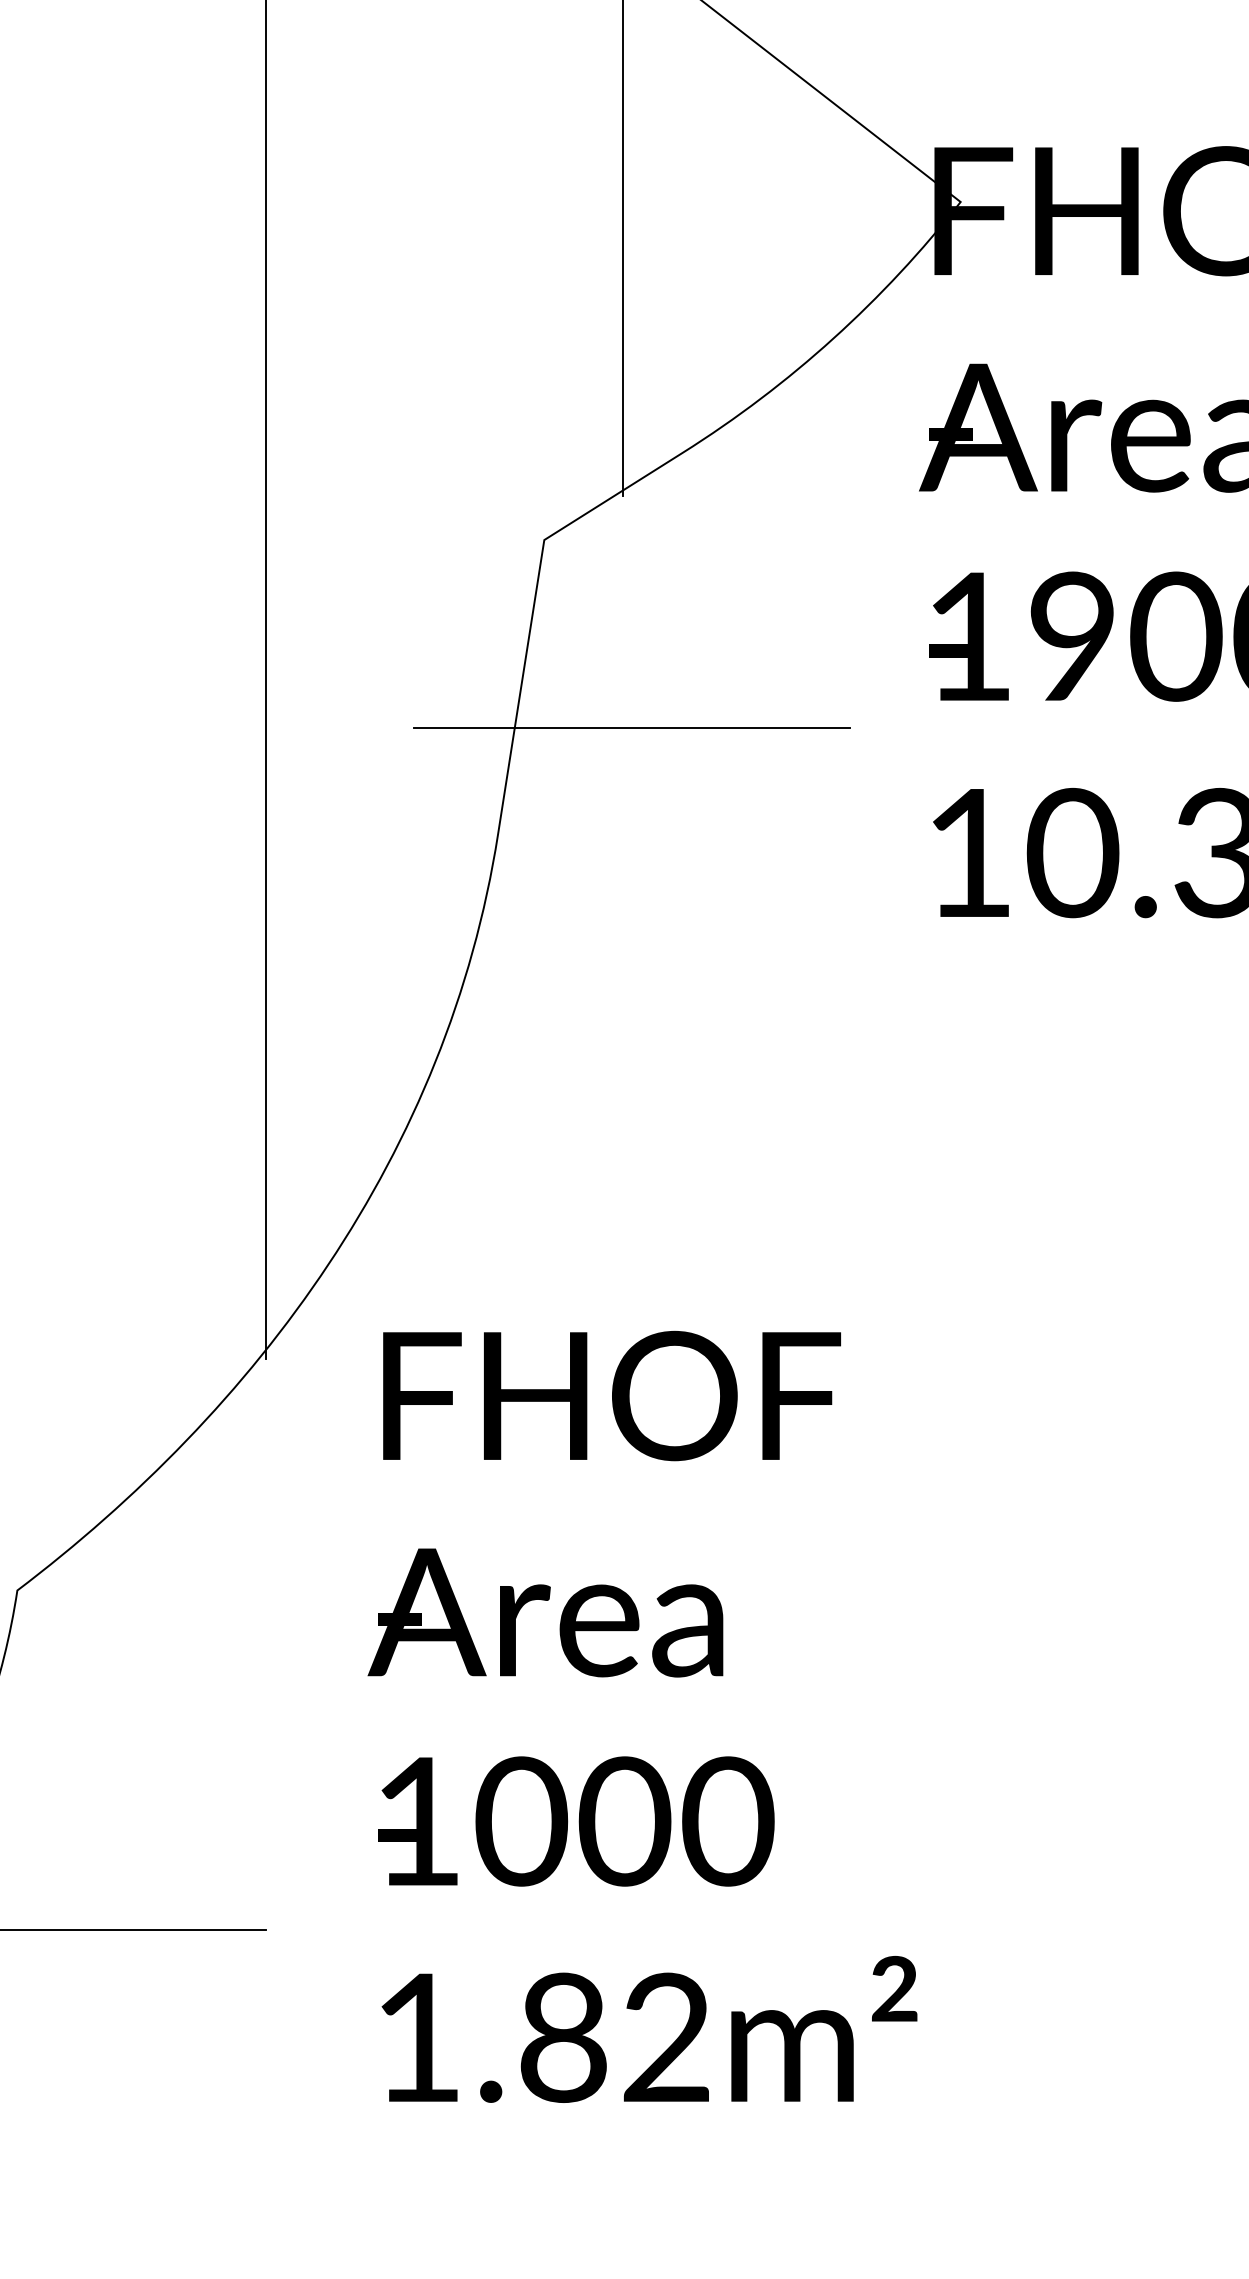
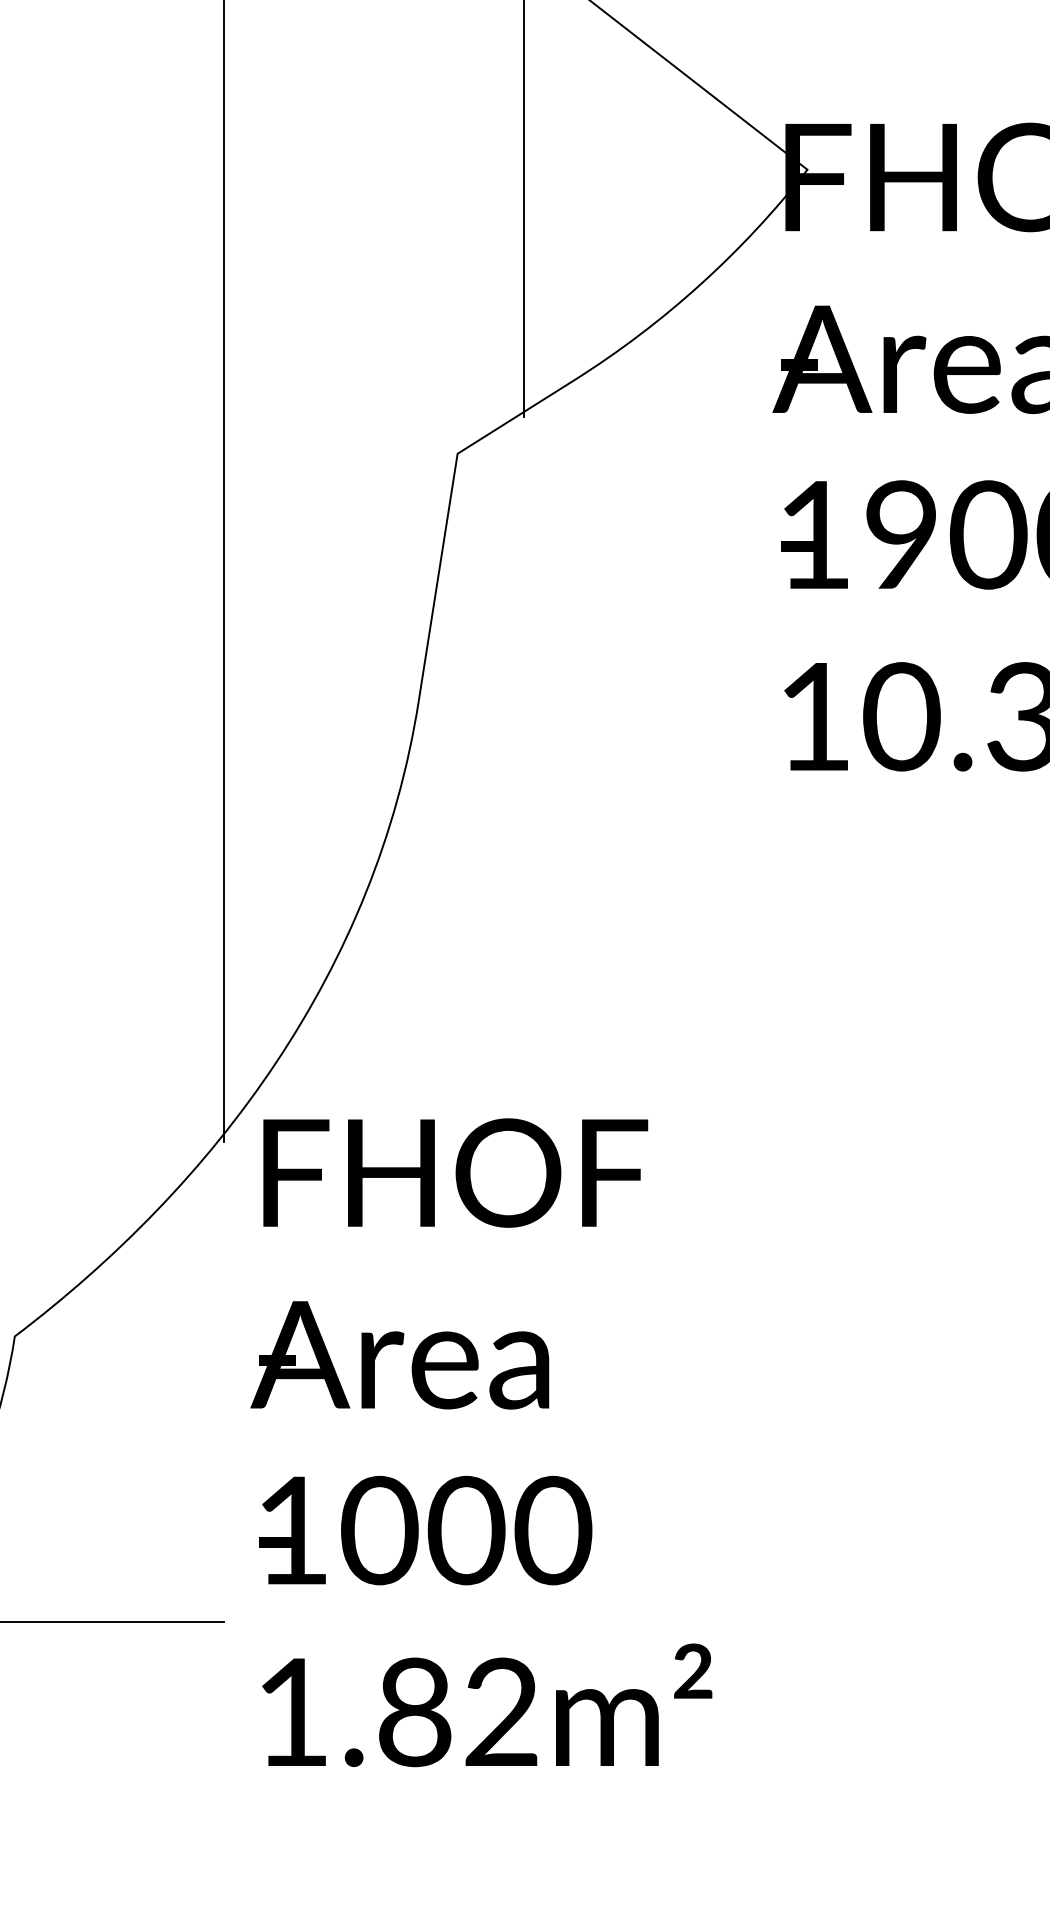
line: (632, 728) -> (531, 612), removed
text: (642, 1716) -> (481, 1442), moved

